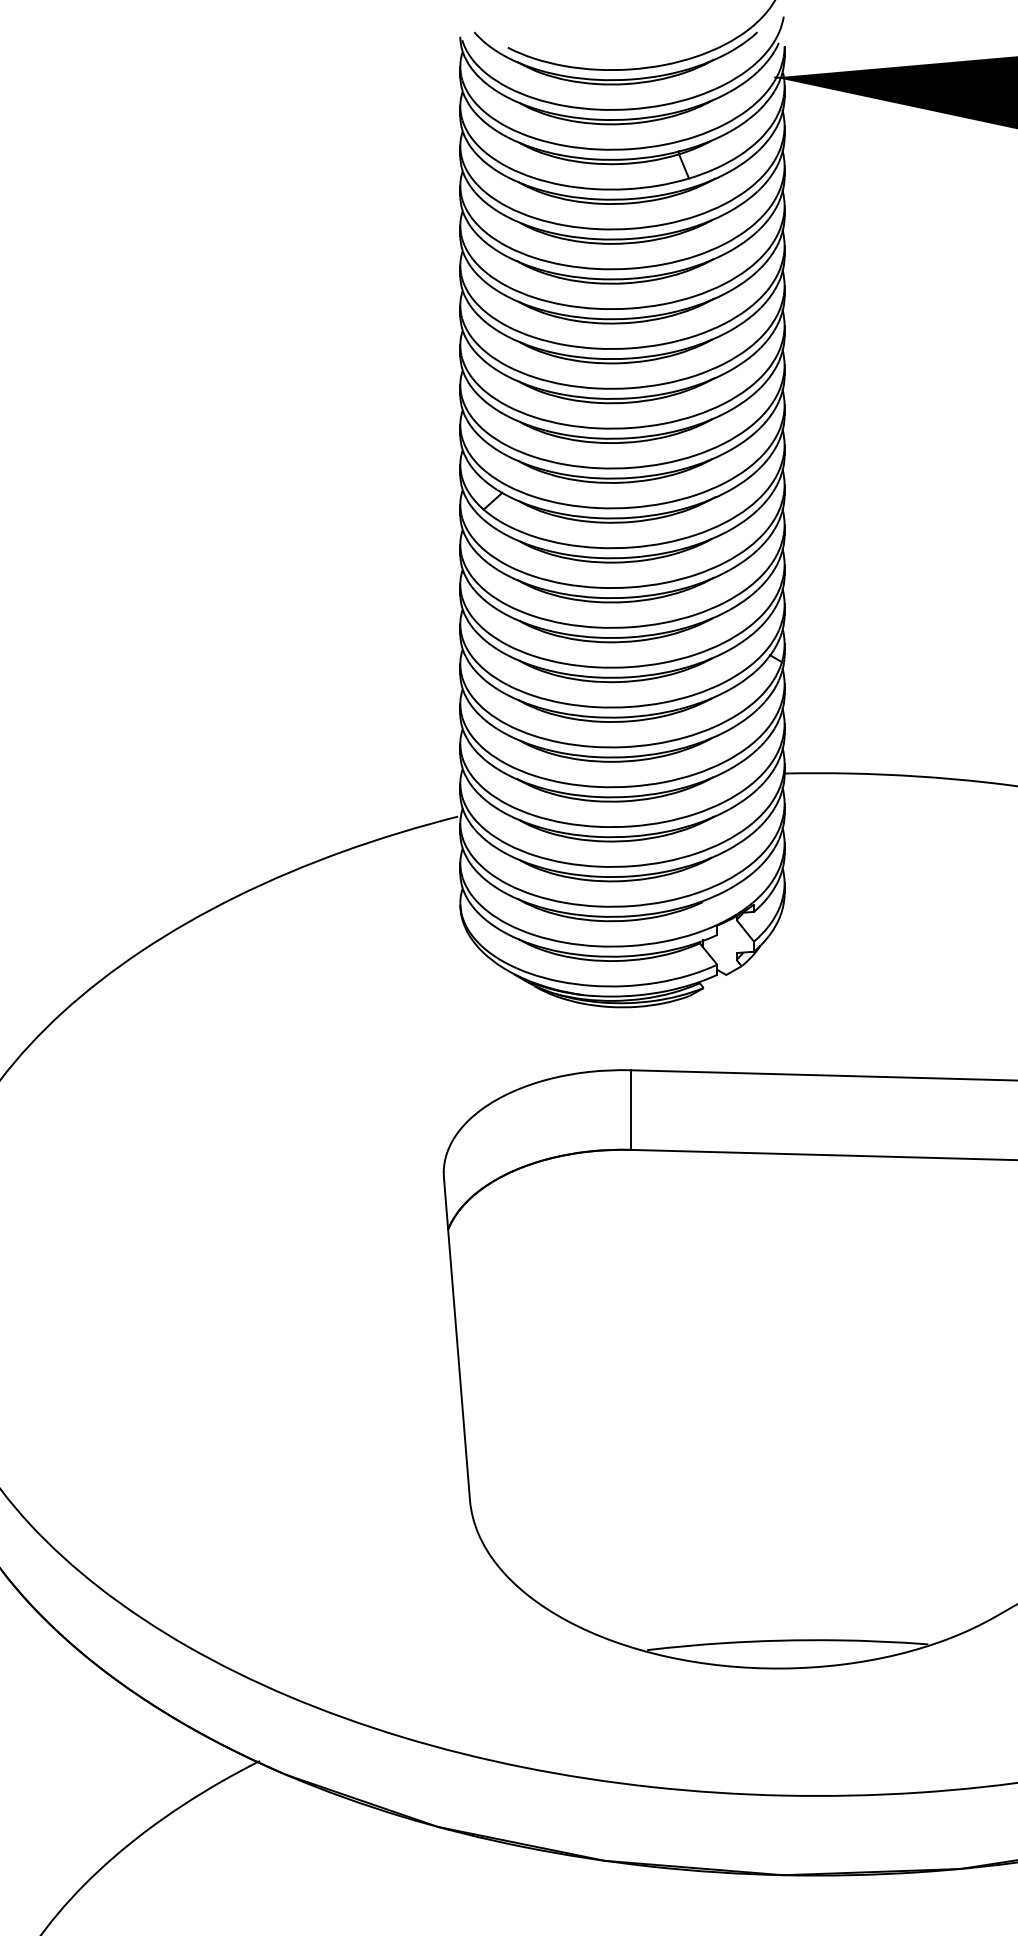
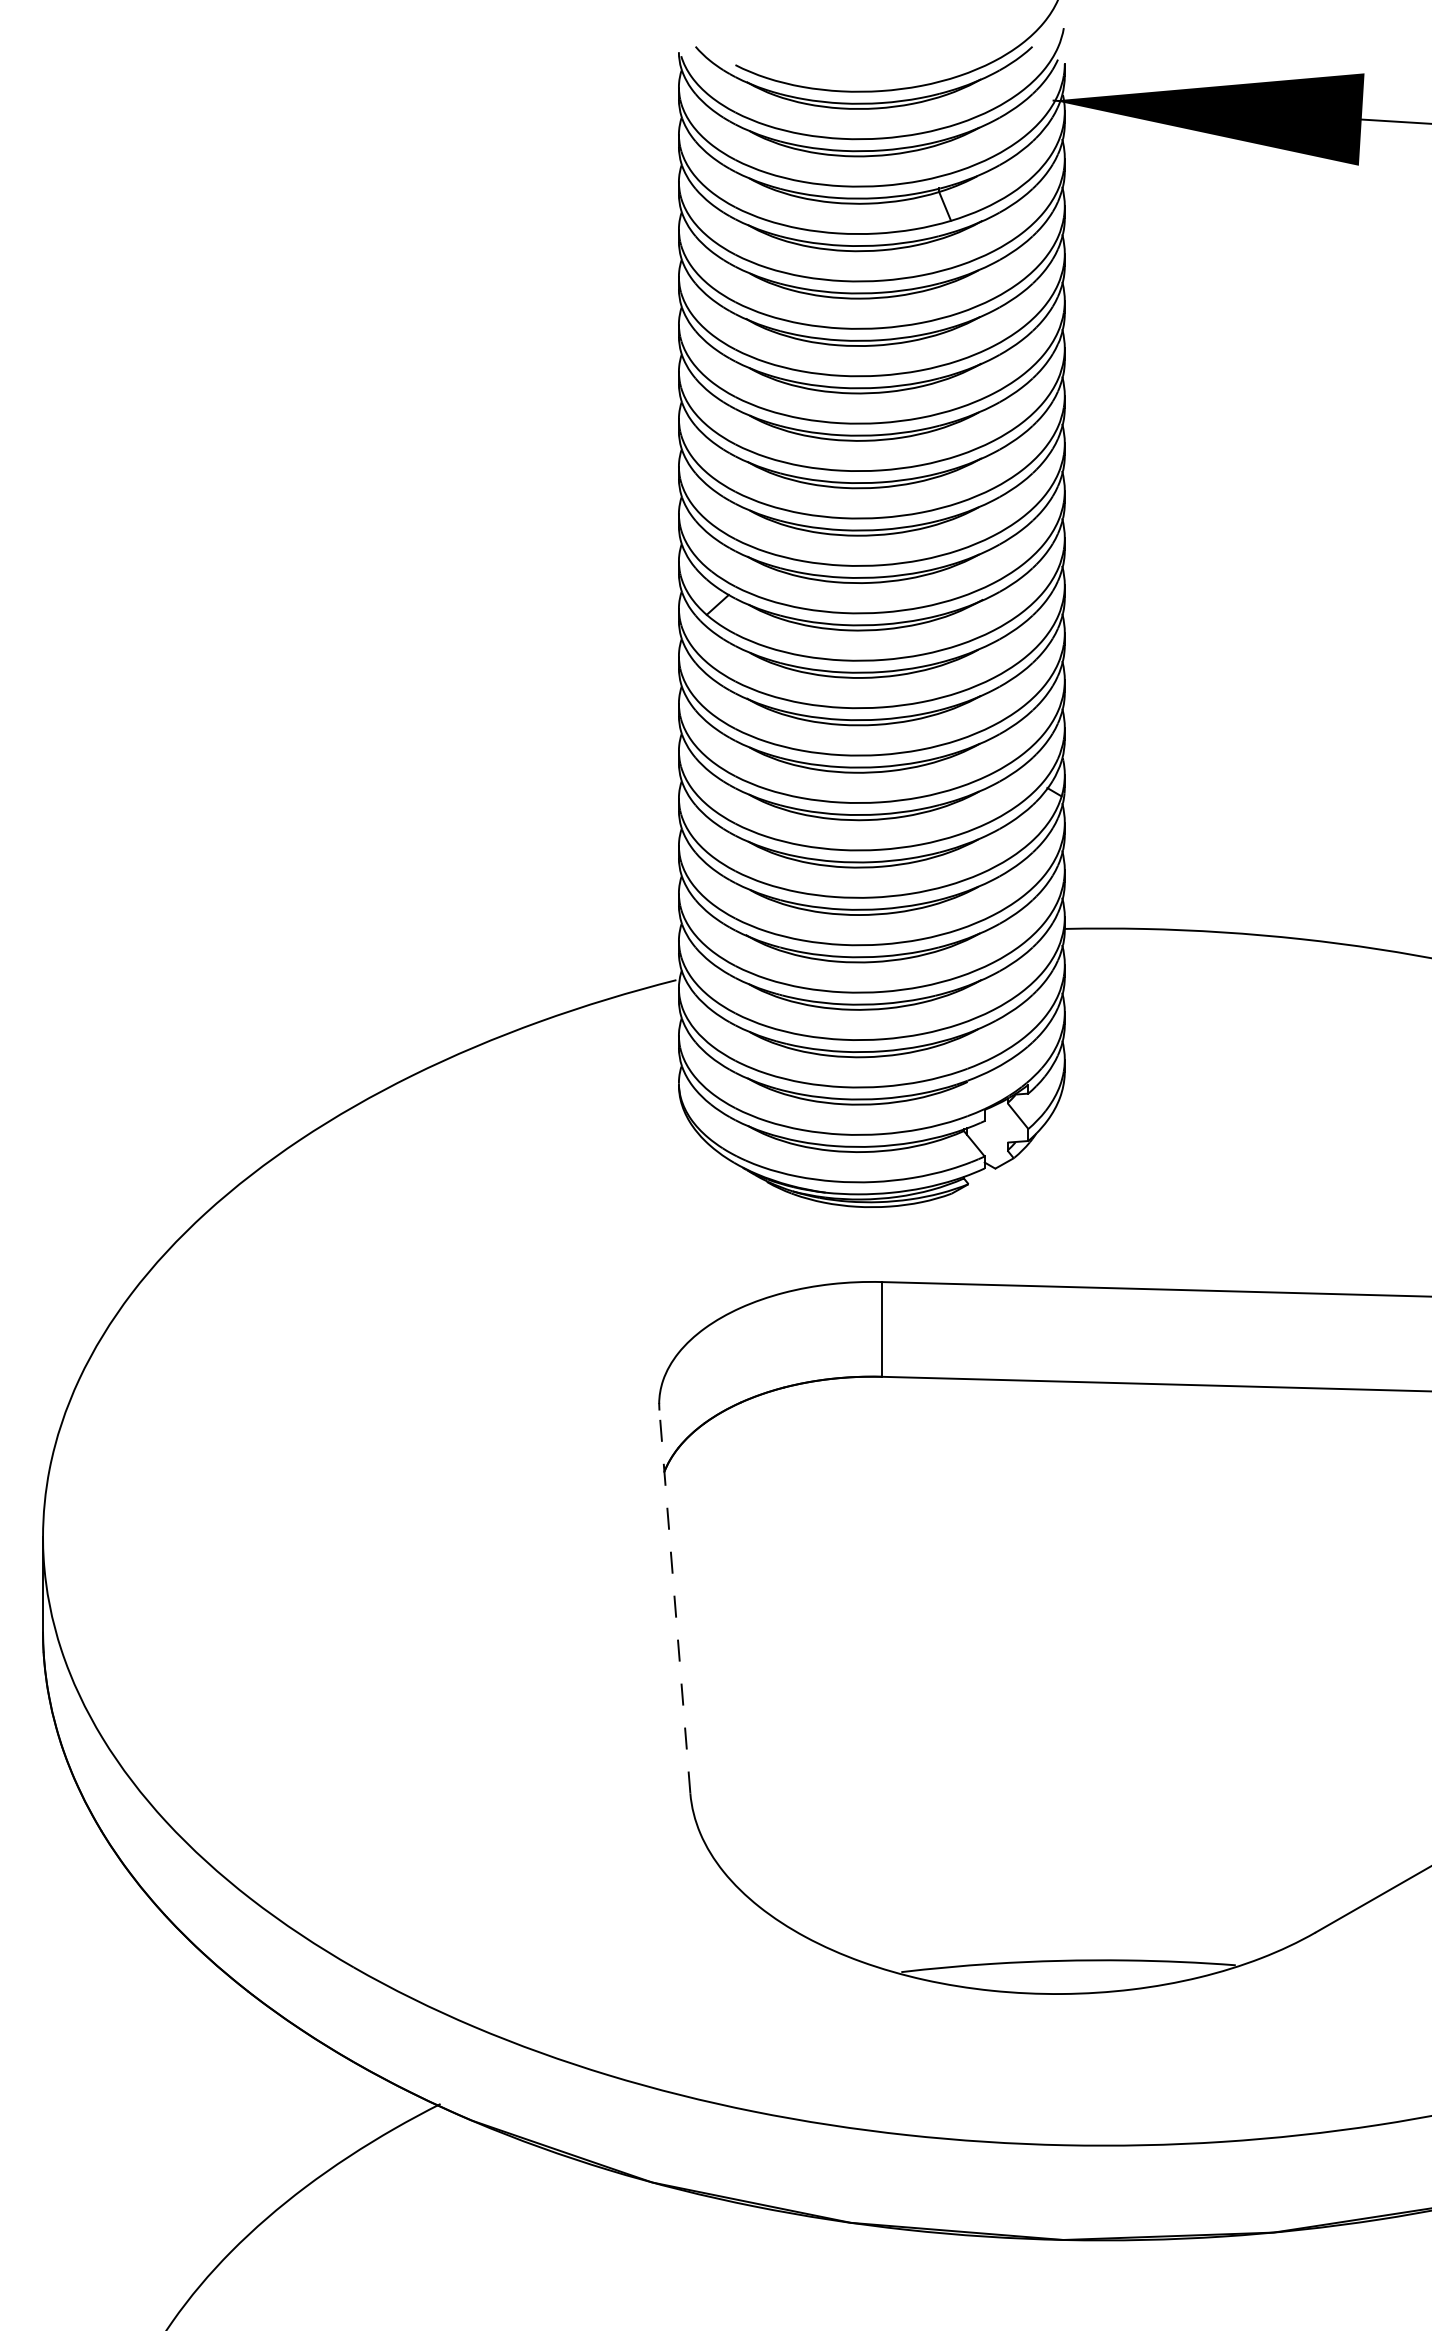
line: (456, 1338) -> (674, 1601), solid -> dashed

